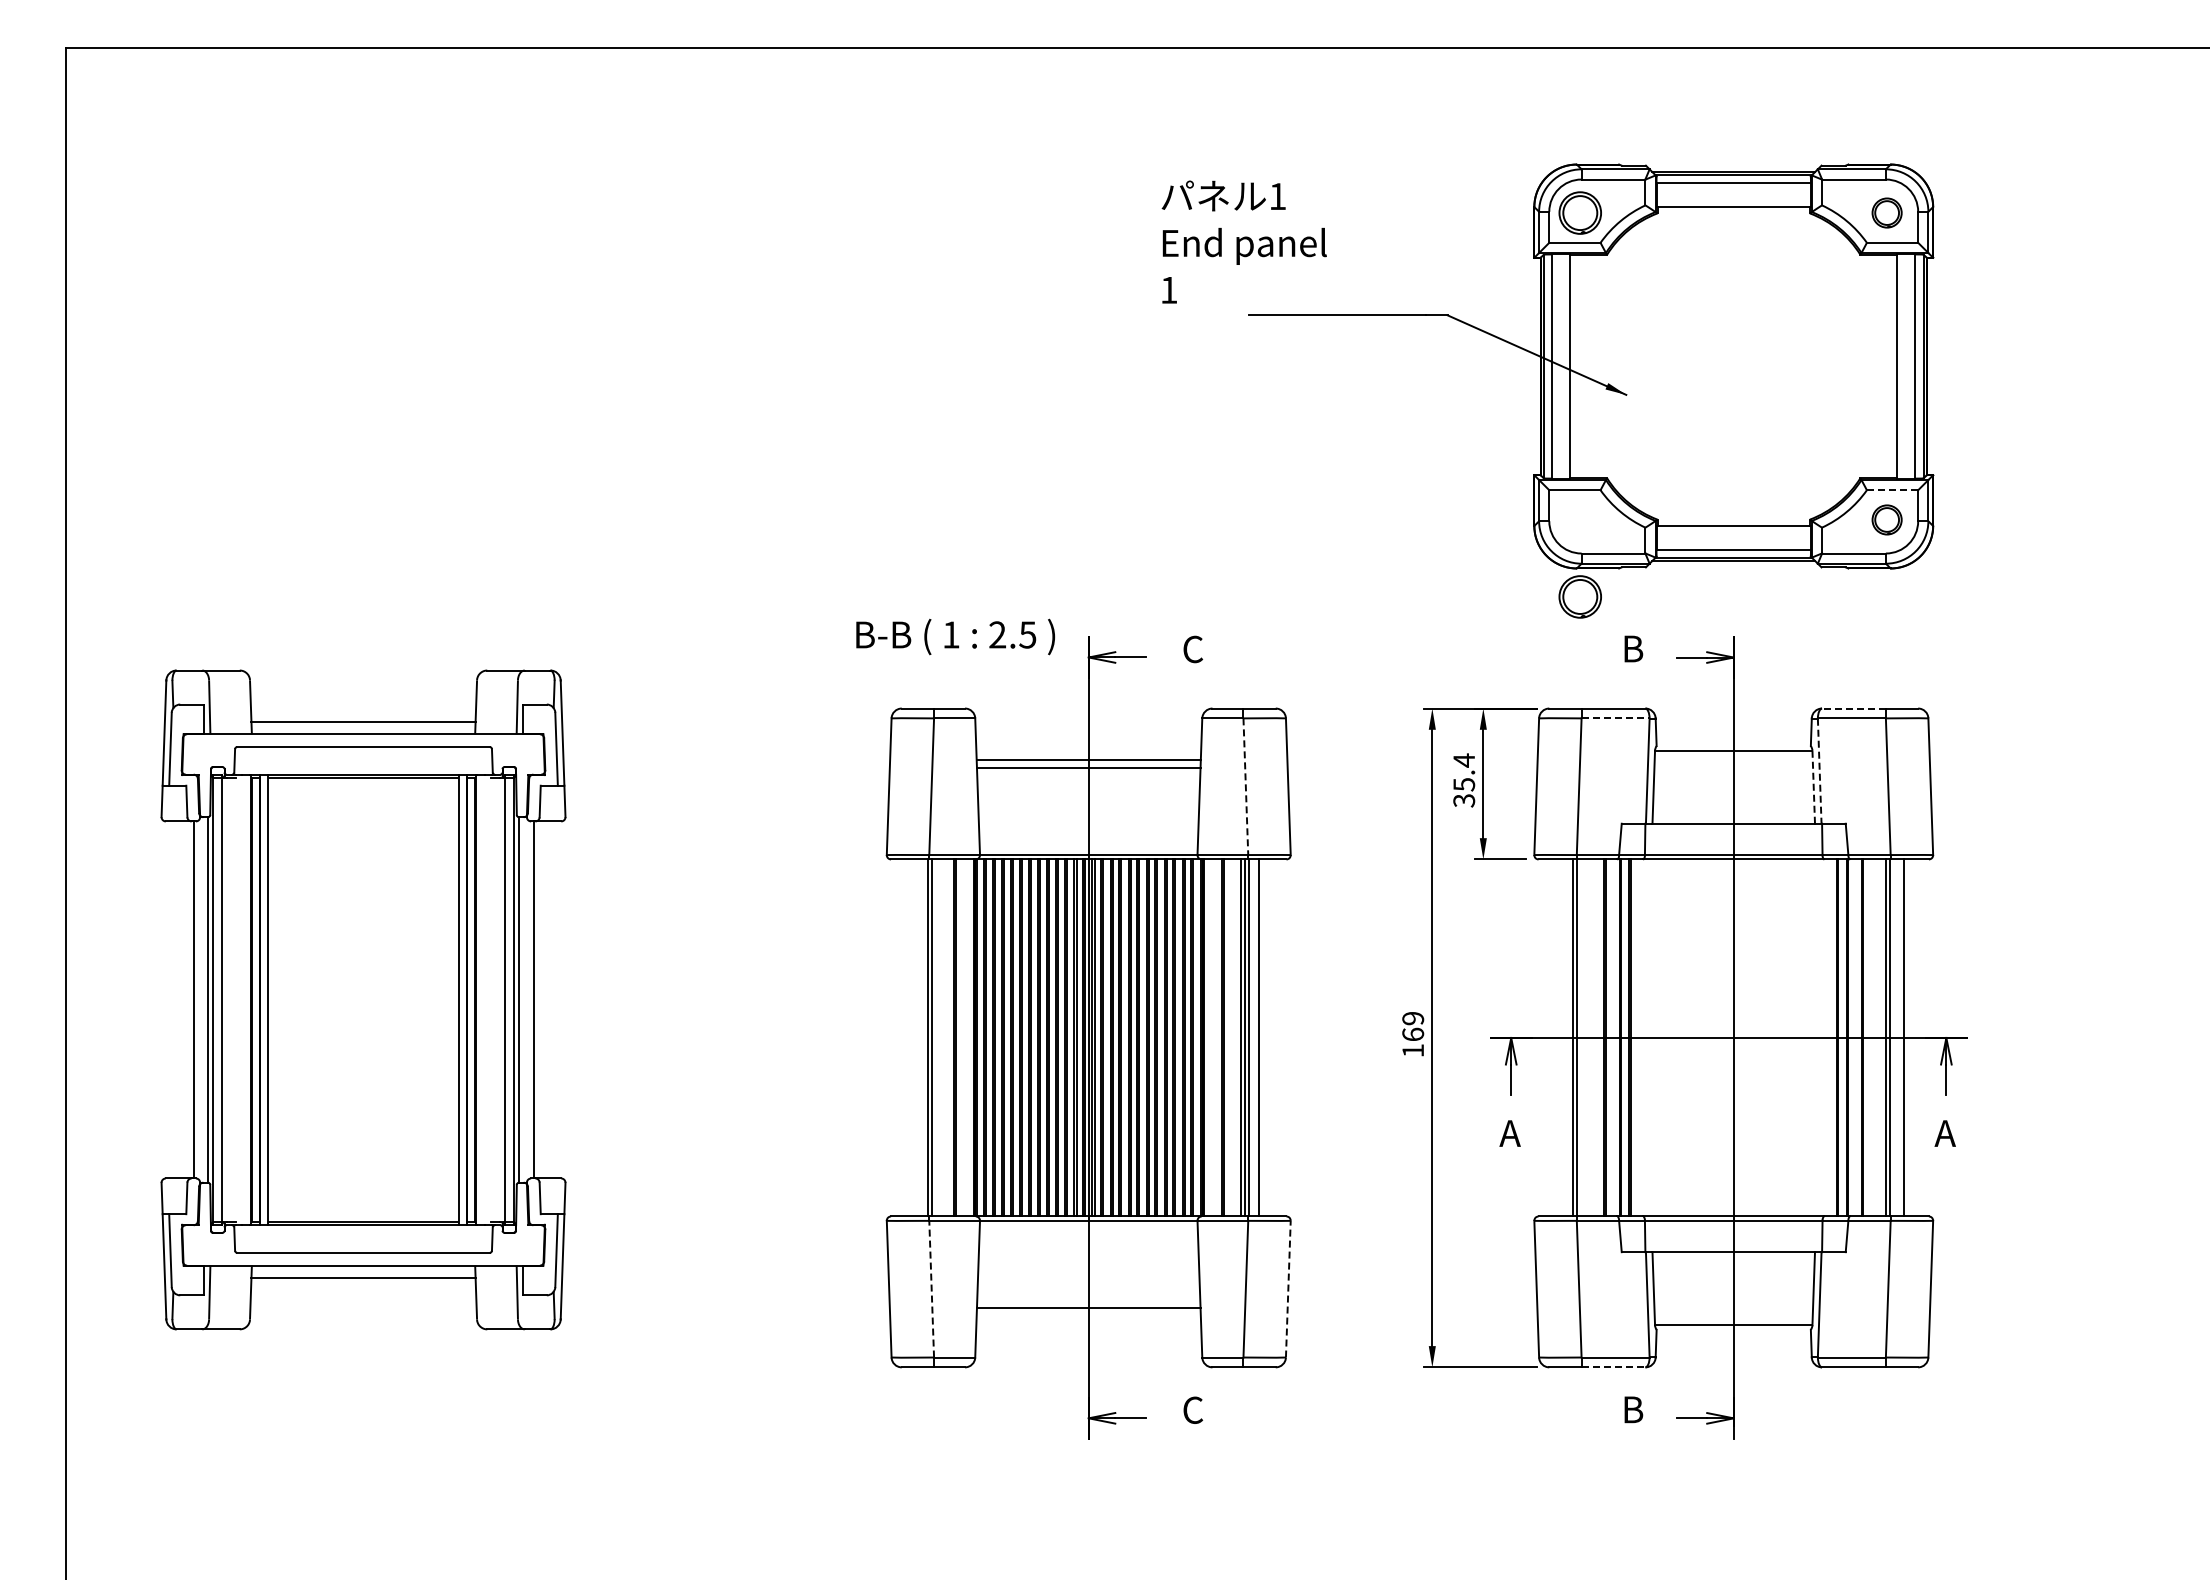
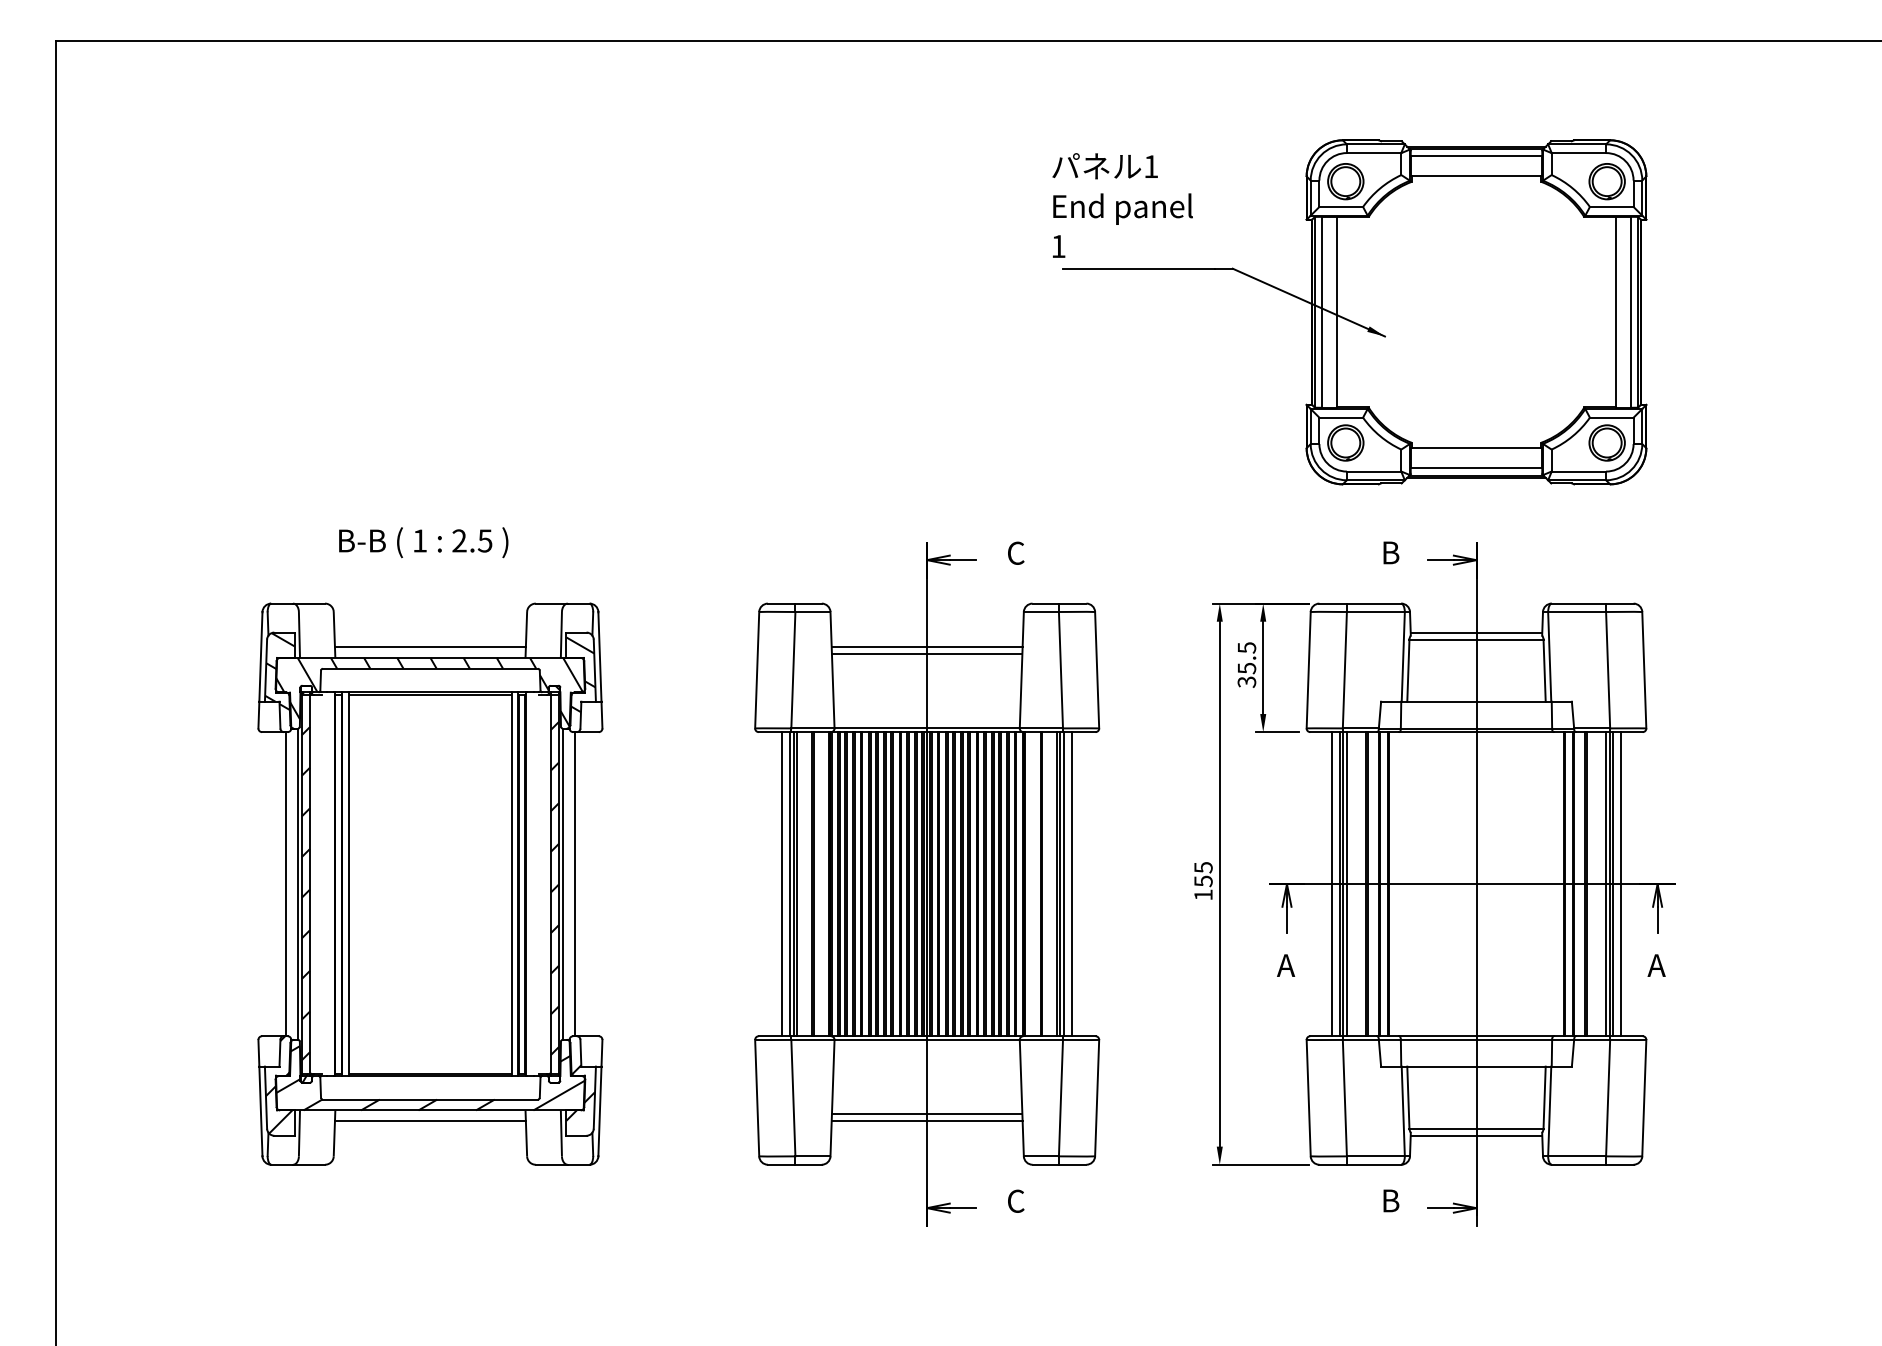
part: (1886, 212) -> (1606, 181), size x1.43
text: (1243, 241) -> (1121, 204), moved
line: (1892, 490) -> (1611, 417), dashed -> solid
part: (1886, 519) -> (1606, 442), size x1.43
part: (1579, 596) -> (1345, 442), moved
text: (955, 636) -> (423, 542), moved
line: (1853, 708) -> (1578, 603), dashed -> solid
line: (1616, 718) -> (1376, 612), dashed -> solid
line: (1733, 742) -> (1476, 632), added
text: (1464, 760) -> (1247, 647), 35.4 -> 35.5
line: (1819, 771) -> (1549, 657), dashed -> solid
line: (1245, 787) -> (1060, 670), dashed -> solid
line: (1813, 787) -> (1544, 670), dashed -> solid
part: (363, 999) -> (430, 883), moved
text: (1413, 1026) -> (1203, 874), 169 -> 155
line: (918, 1037) -> (782, 883), added
line: (936, 1037) -> (797, 883), added
line: (1563, 1037) -> (1331, 883), added
line: (1581, 1037) -> (1346, 883), added
line: (1894, 1037) -> (1613, 883), added
line: (931, 1288) -> (793, 1097), dashed -> solid
line: (1288, 1288) -> (1097, 1097), dashed -> solid
line: (1088, 1316) -> (926, 1121), added
line: (1733, 1333) -> (1476, 1135), added
line: (1613, 1367) -> (1374, 1164), dashed -> solid

